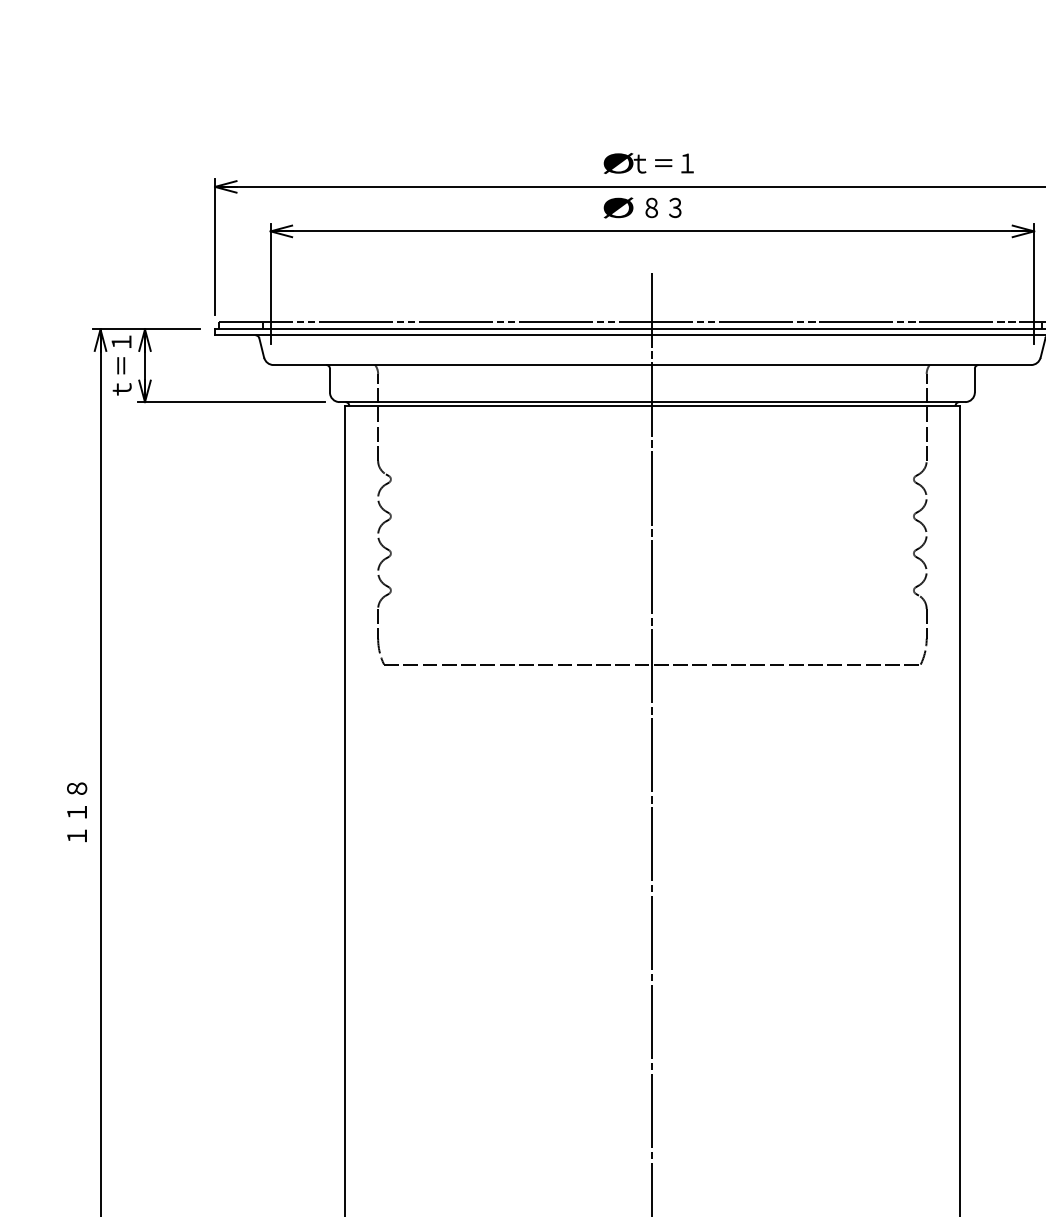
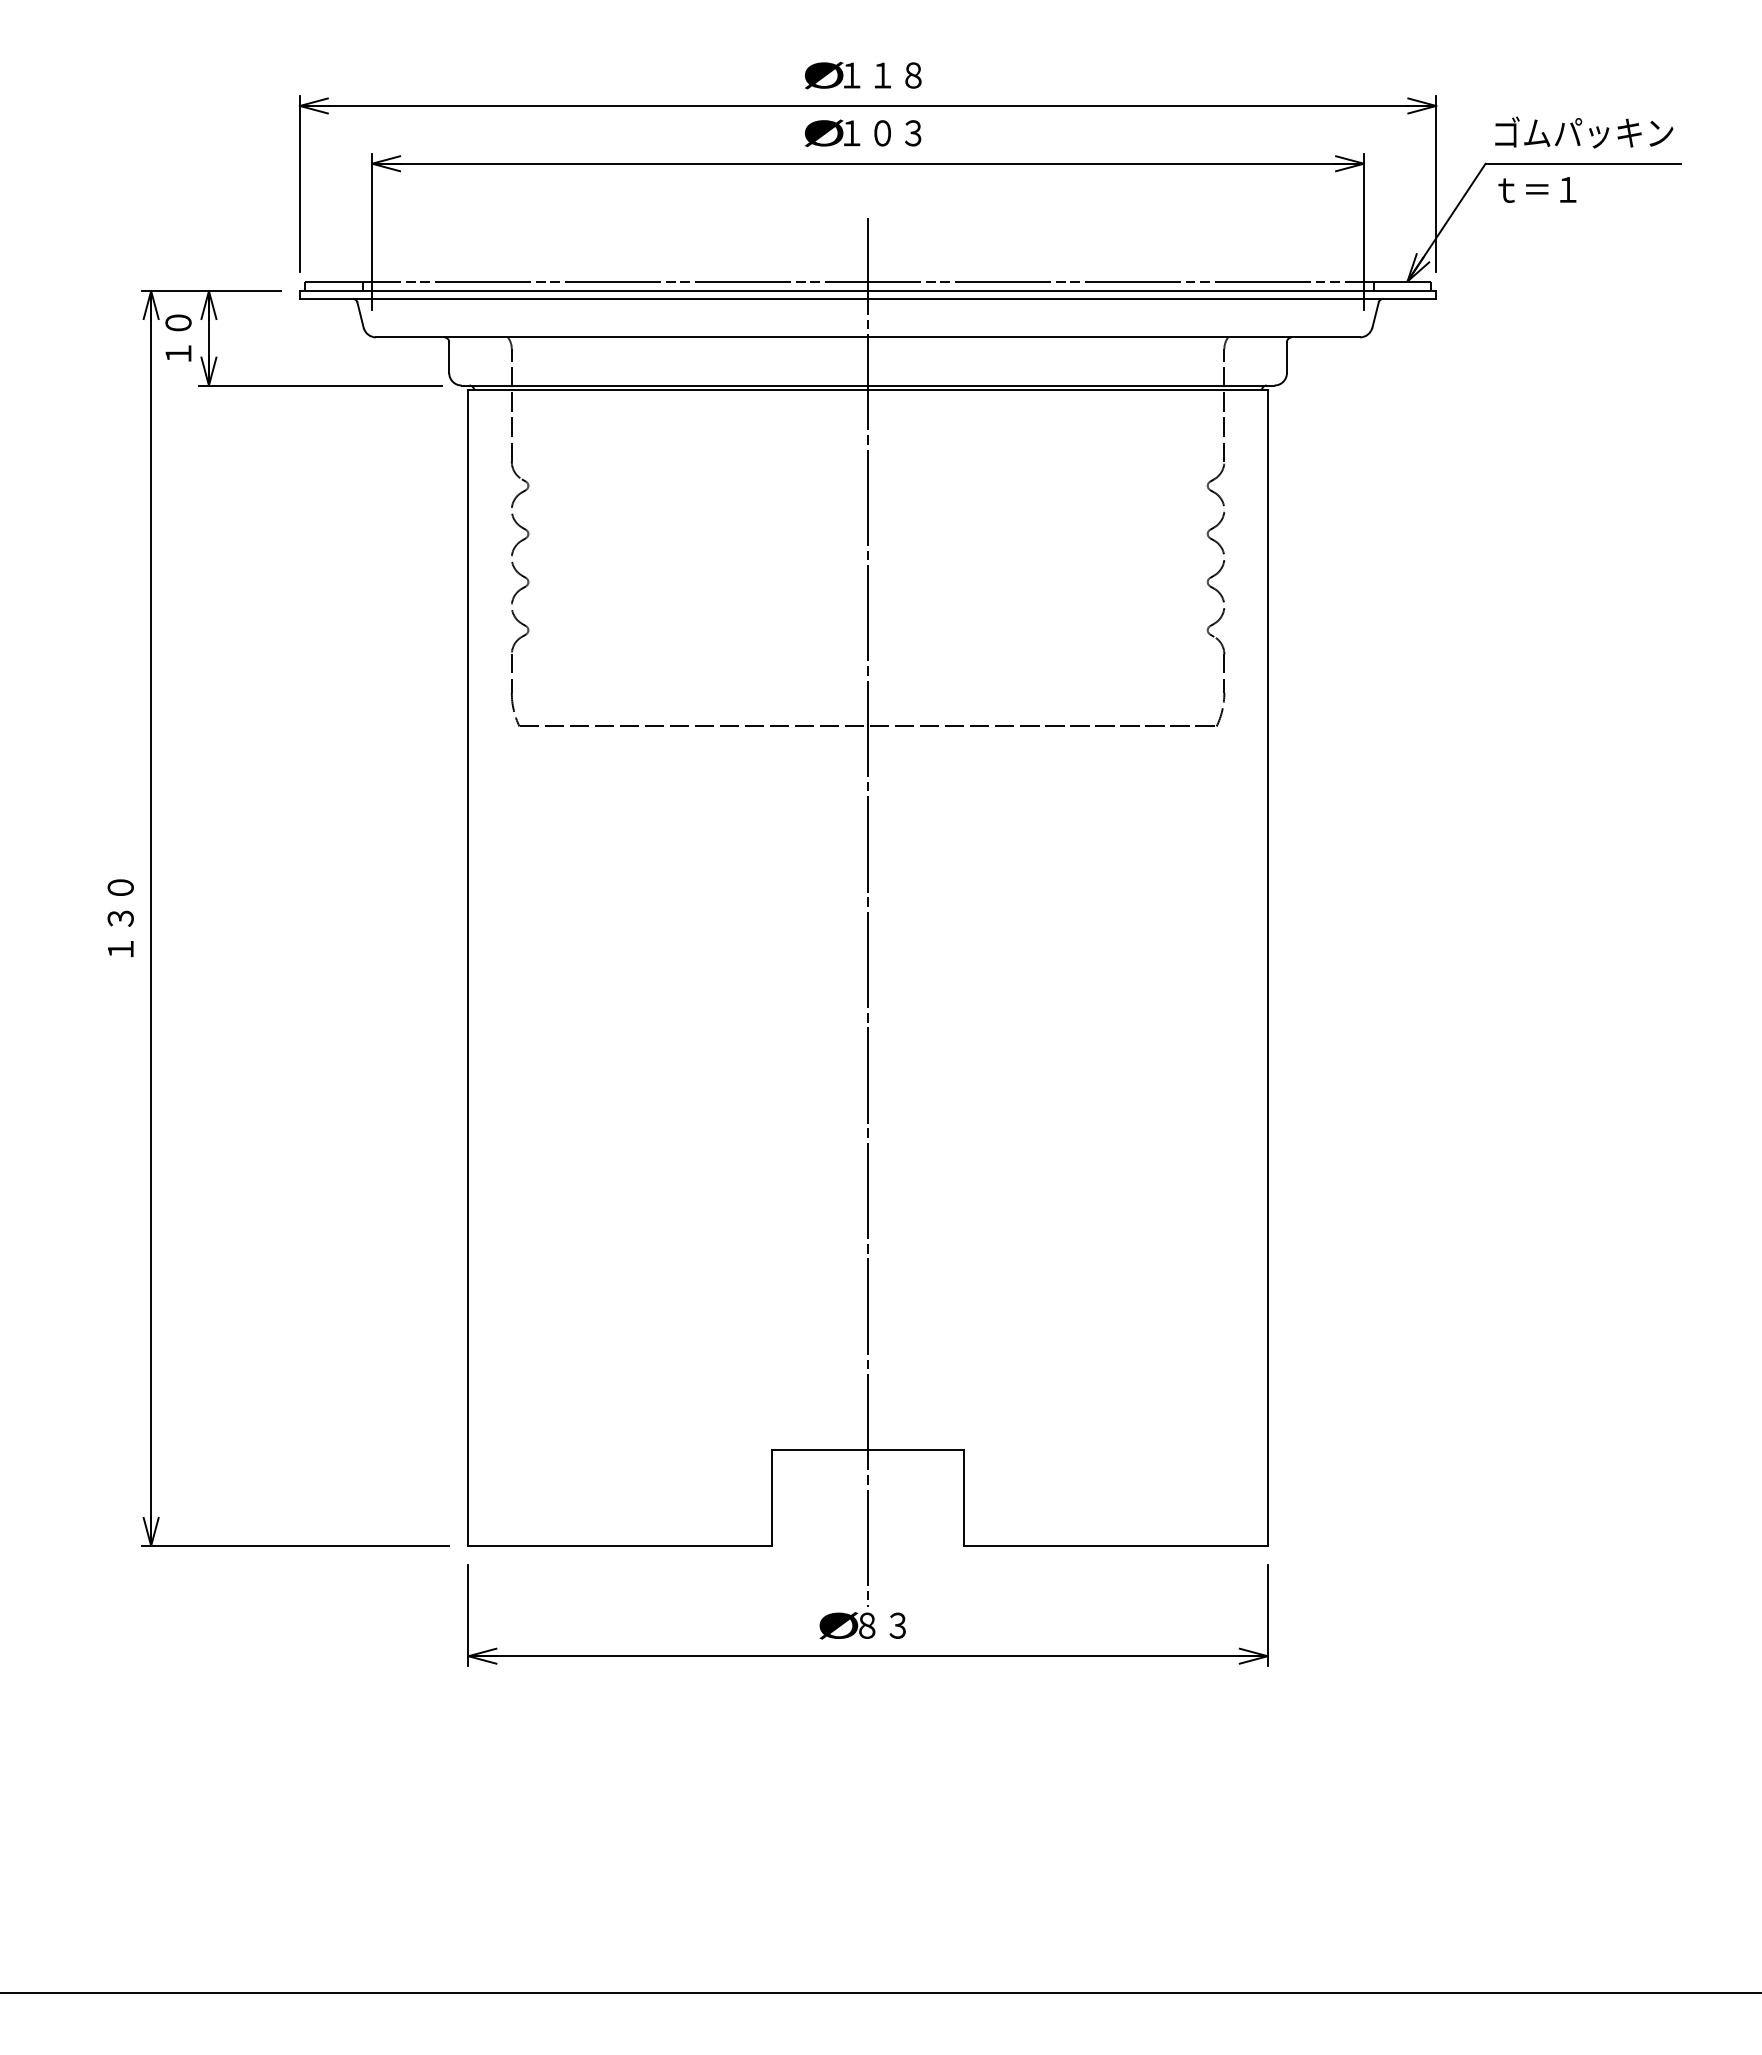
text: (663, 163) -> (882, 75), ｔ＝１ -> １１８
text: (663, 208) -> (882, 133), ８３ -> １０３
text: (121, 365) -> (178, 338), ｔ＝１ -> １０
text: (76, 800) -> (120, 902), １１８ -> １３０

